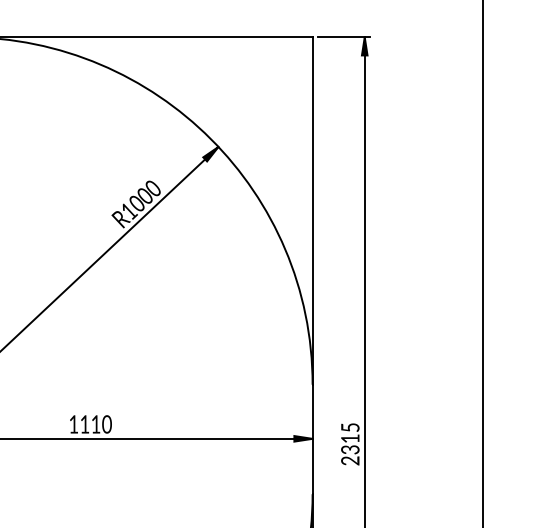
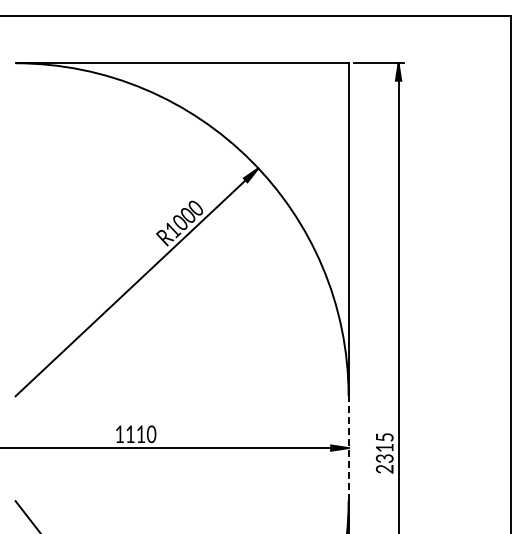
line: (312, 439) -> (348, 448), solid -> dashed

